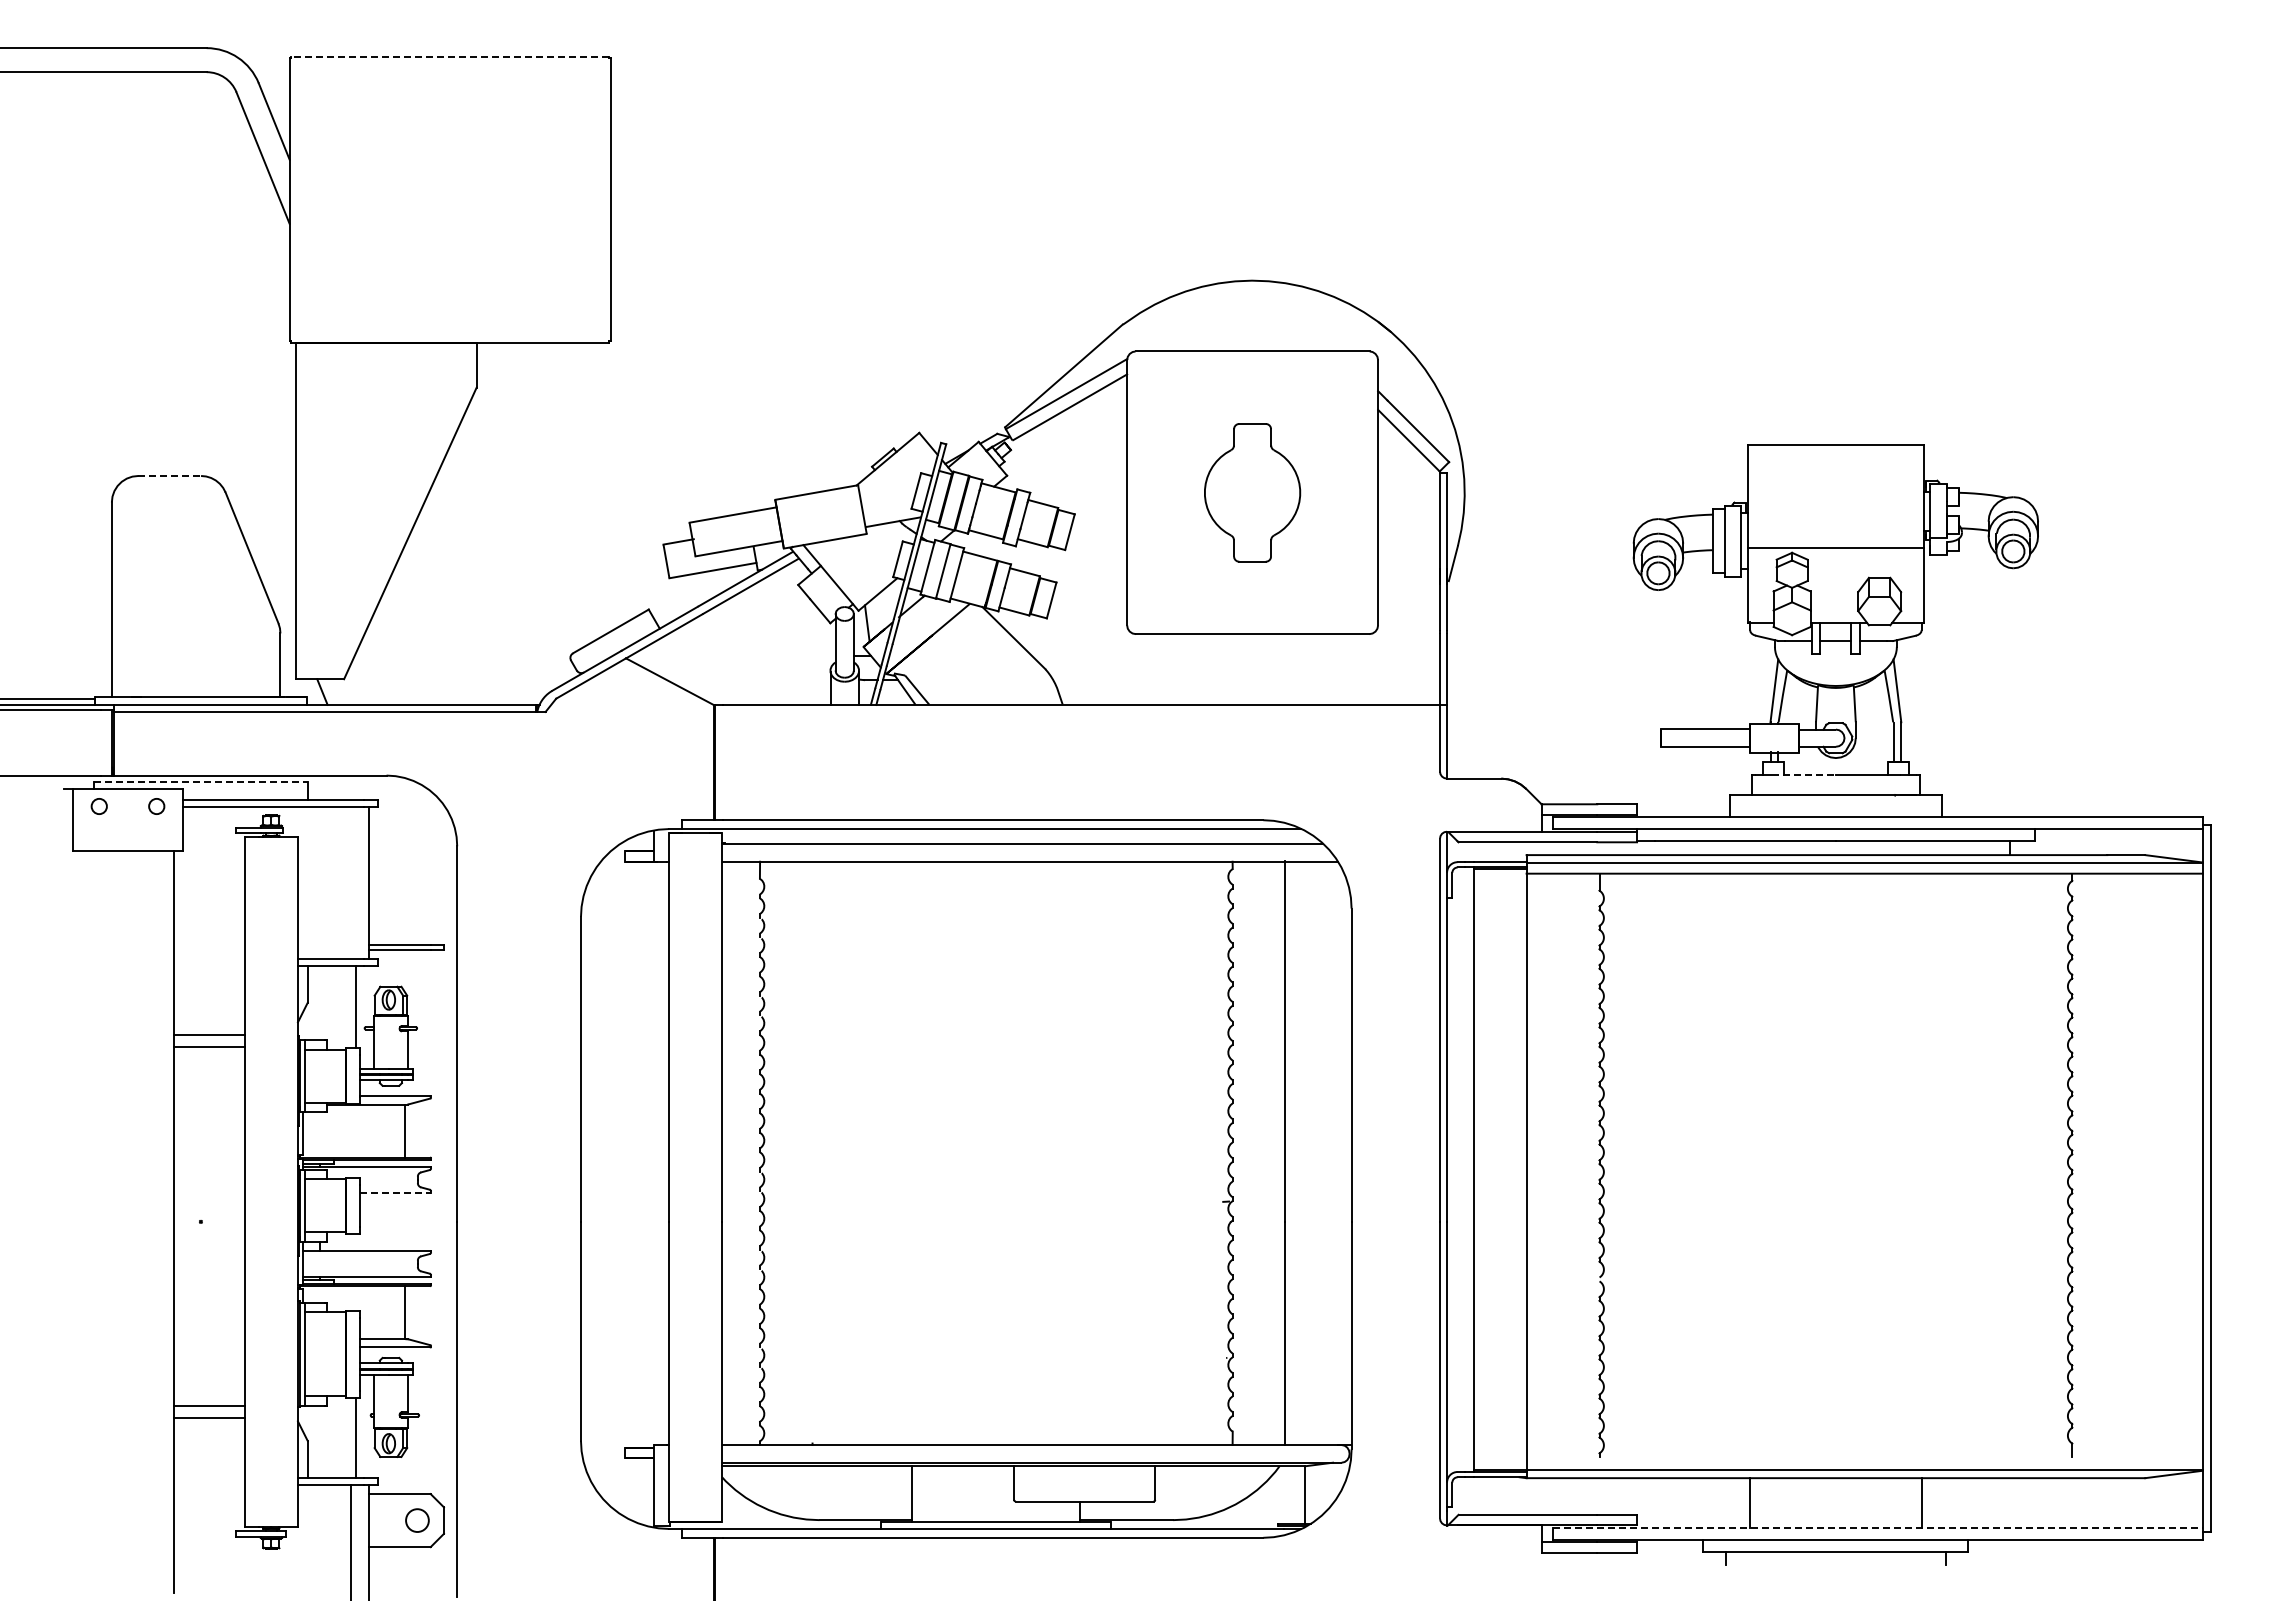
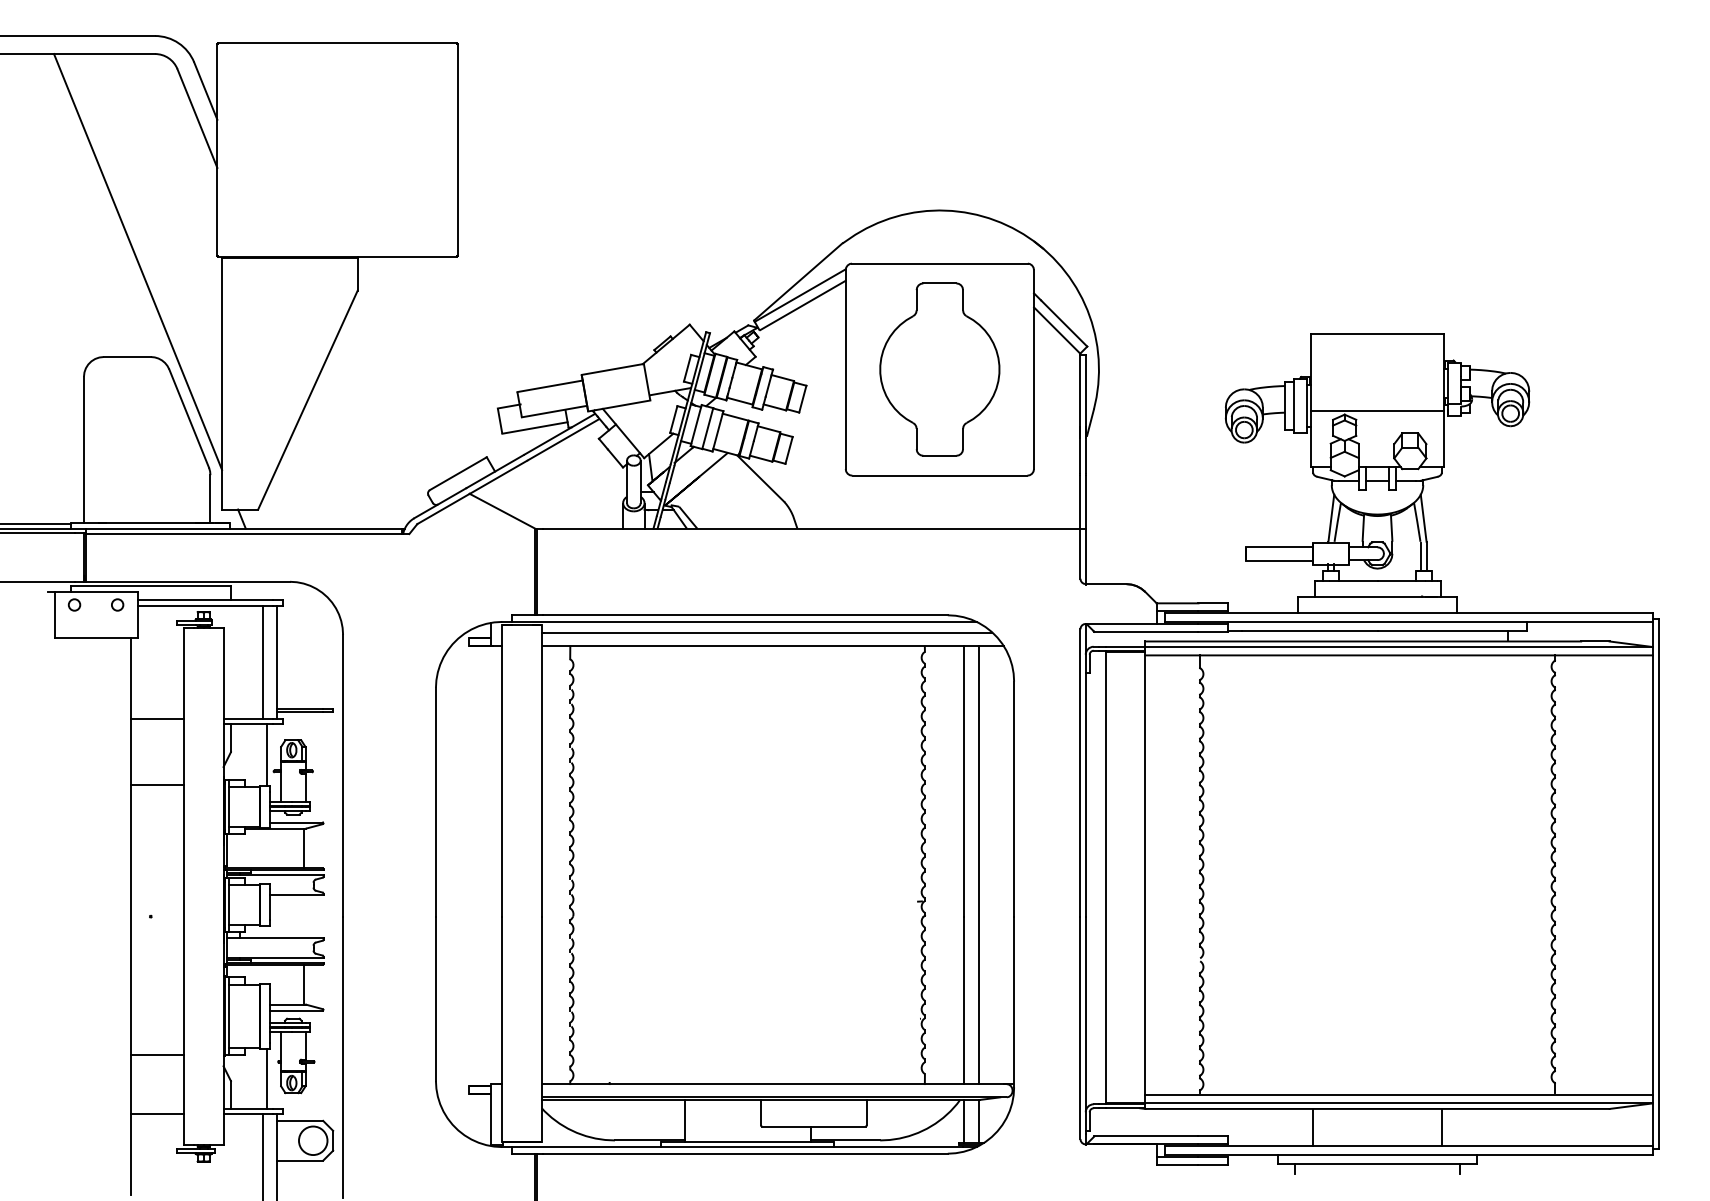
line: (449, 56) -> (337, 42), dashed -> solid
line: (183, 349) -> (137, 262), added
line: (170, 475) -> (127, 356), dashed -> solid
part: (1252, 492) -> (939, 369), size x1.67
line: (1803, 775) -> (1353, 581), dashed -> solid
line: (200, 781) -> (150, 586), dashed -> solid
line: (350, 882) -> (263, 662), added
line: (209, 1034) -> (157, 719), moved
line: (1304, 1153) -> (978, 865), added
line: (395, 1193) -> (296, 895), dashed -> solid
line: (209, 1418) -> (157, 1114), moved
line: (1864, 1459) -> (1398, 1094), added
line: (1285, 1494) -> (964, 1121), added
circle: (417, 1520) -> (313, 1140), size x1.67
line: (1877, 1527) -> (1408, 1145), dashed -> solid

